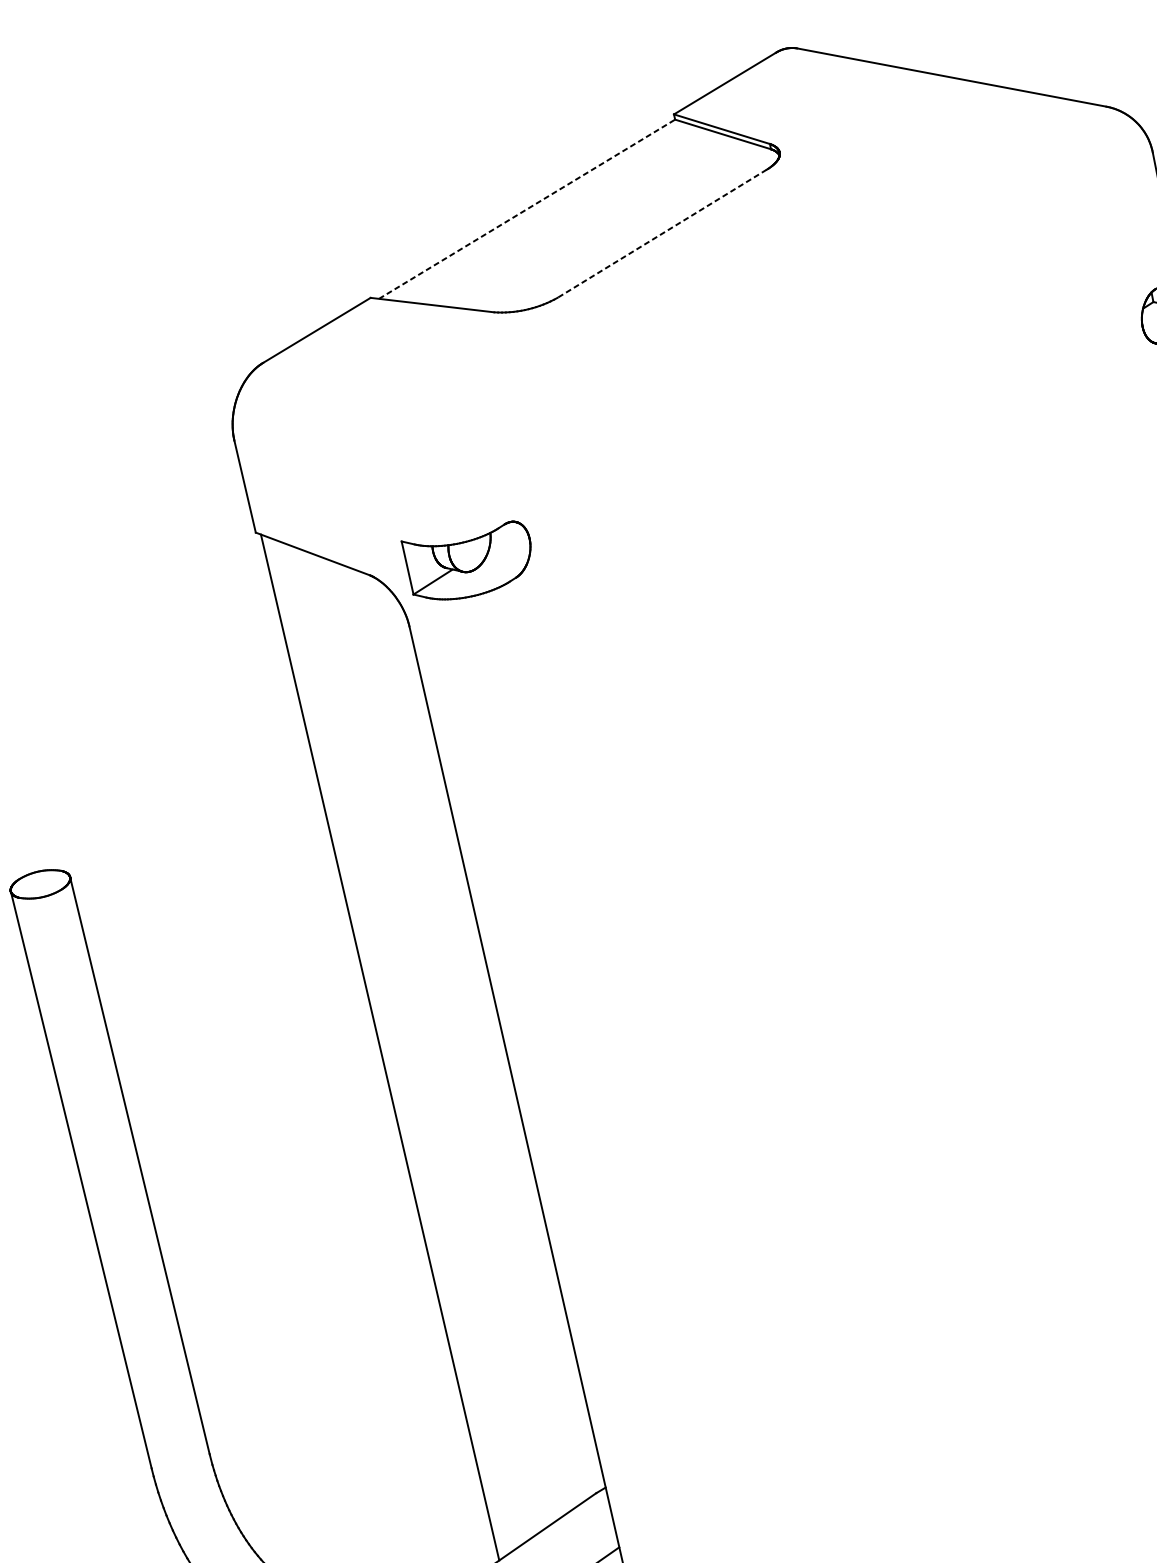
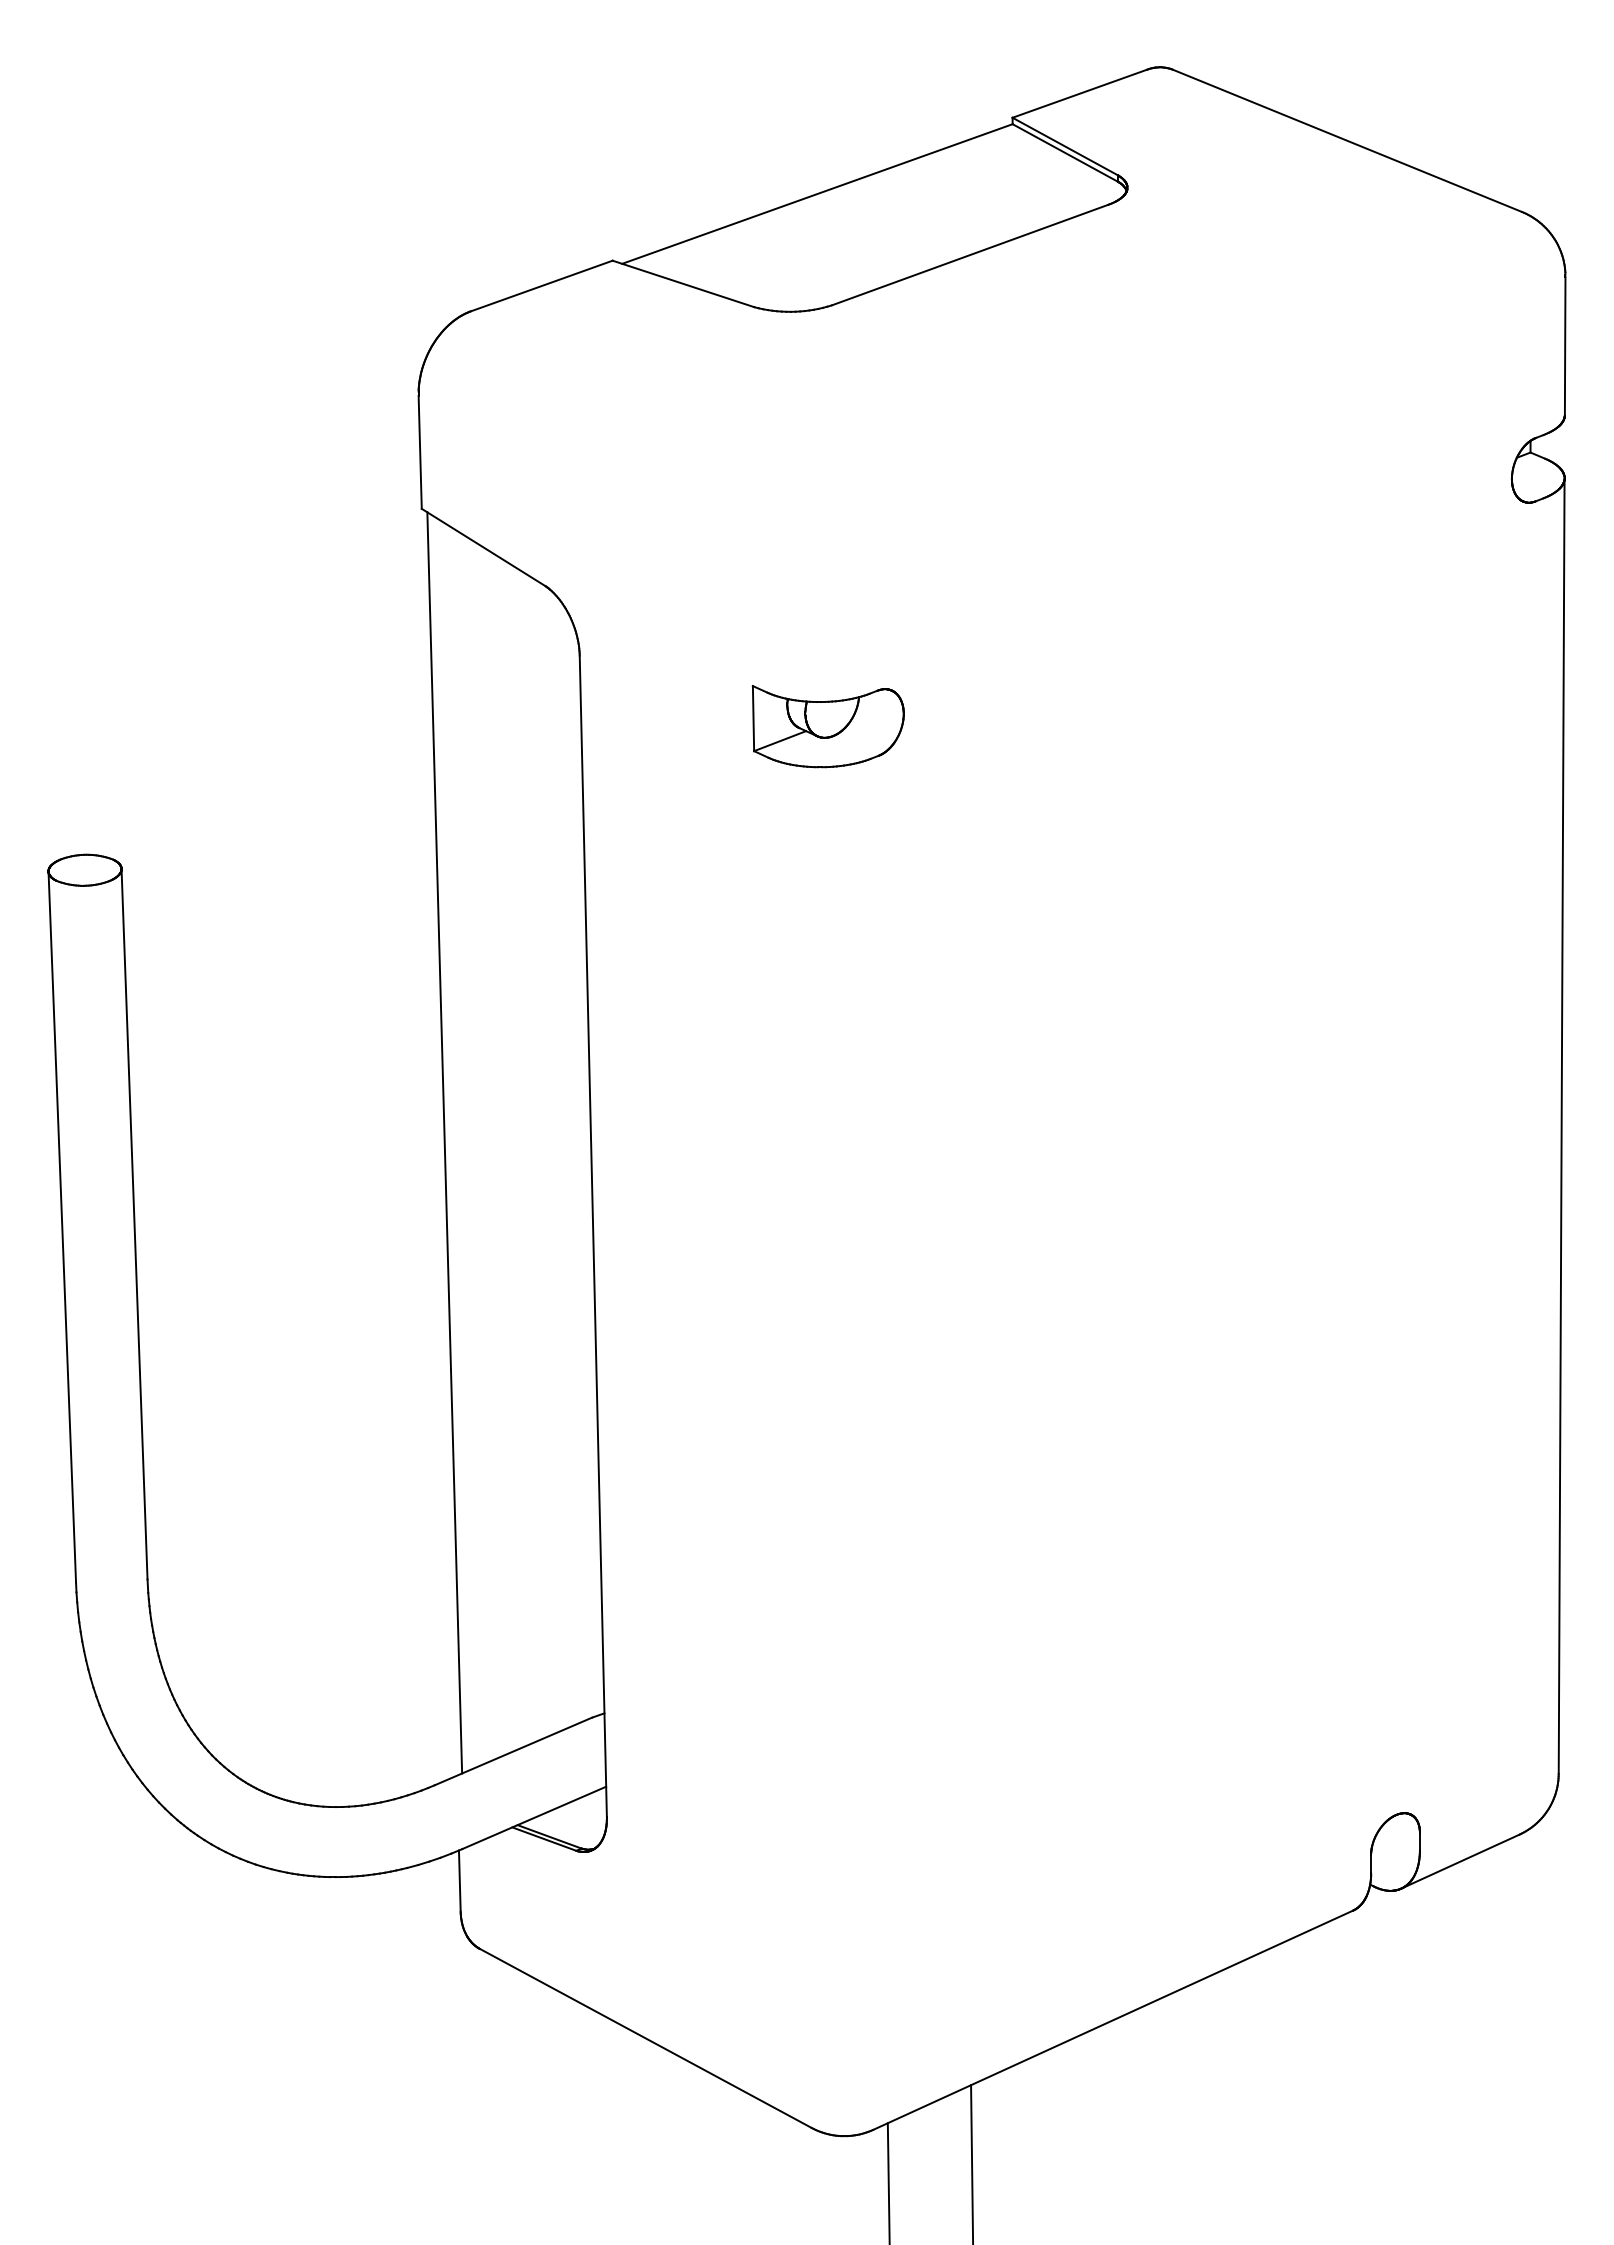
line: (527, 208) -> (817, 193), dashed -> solid
line: (661, 234) -> (969, 255), dashed -> solid
part: (469, 562) -> (827, 726), moved

